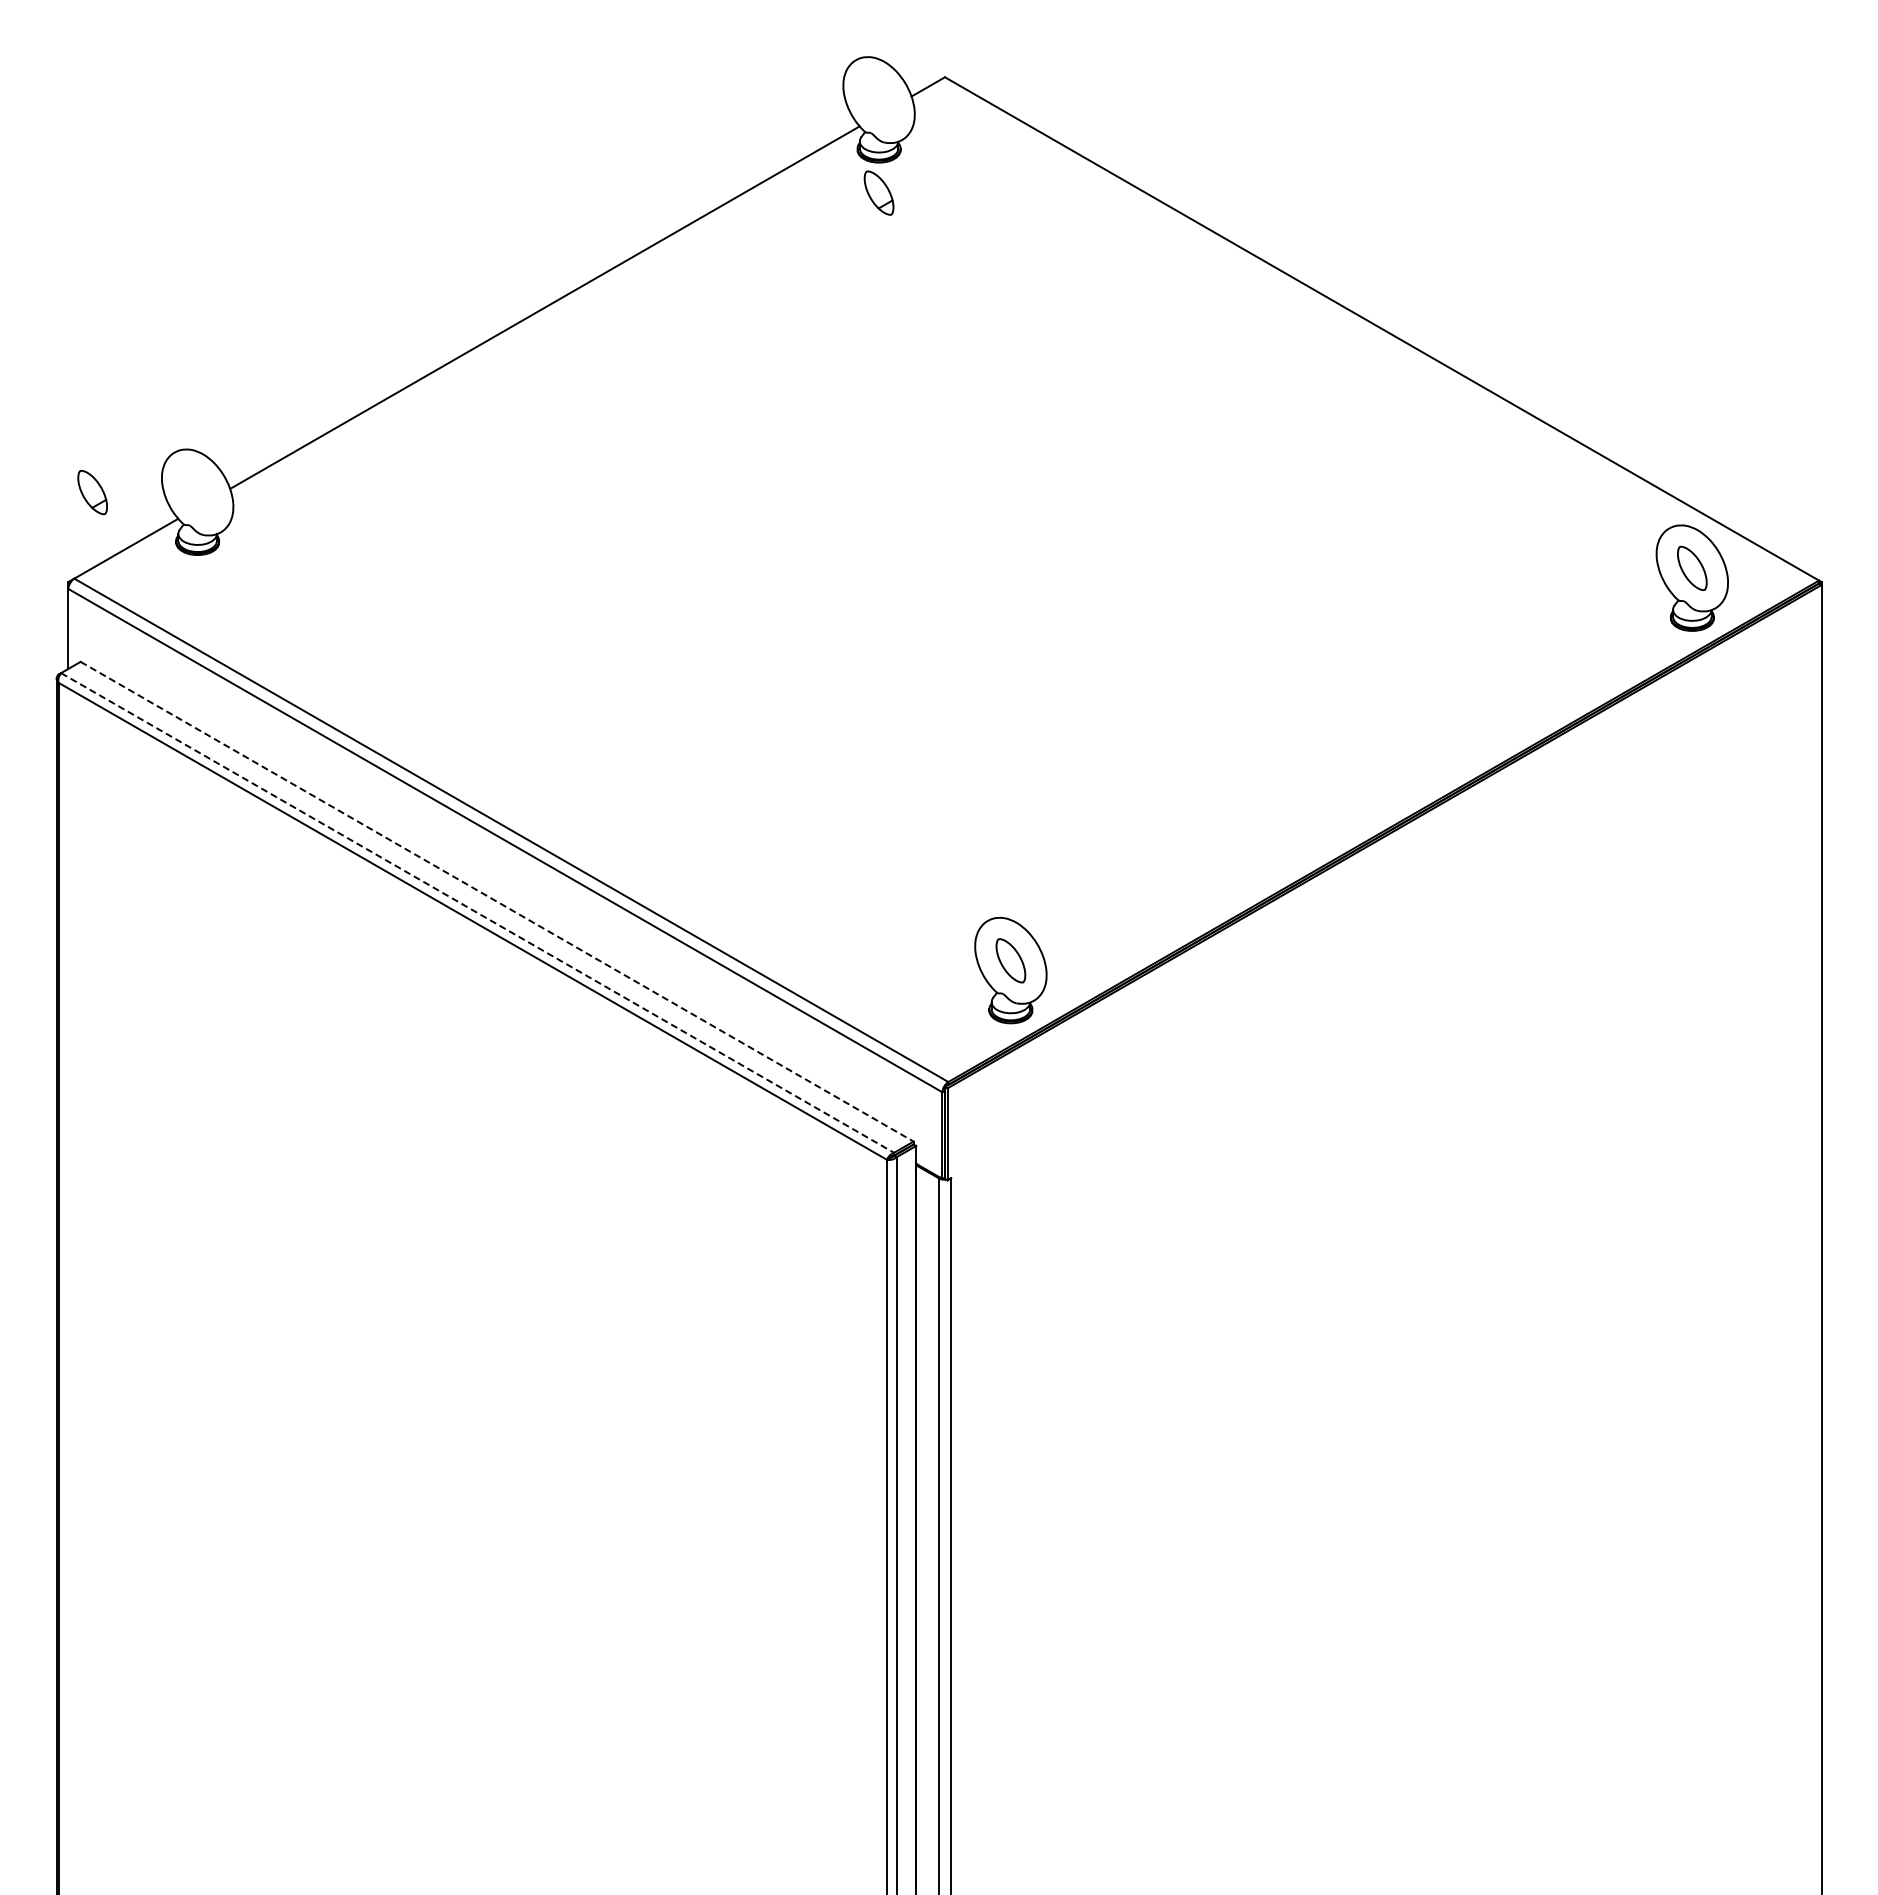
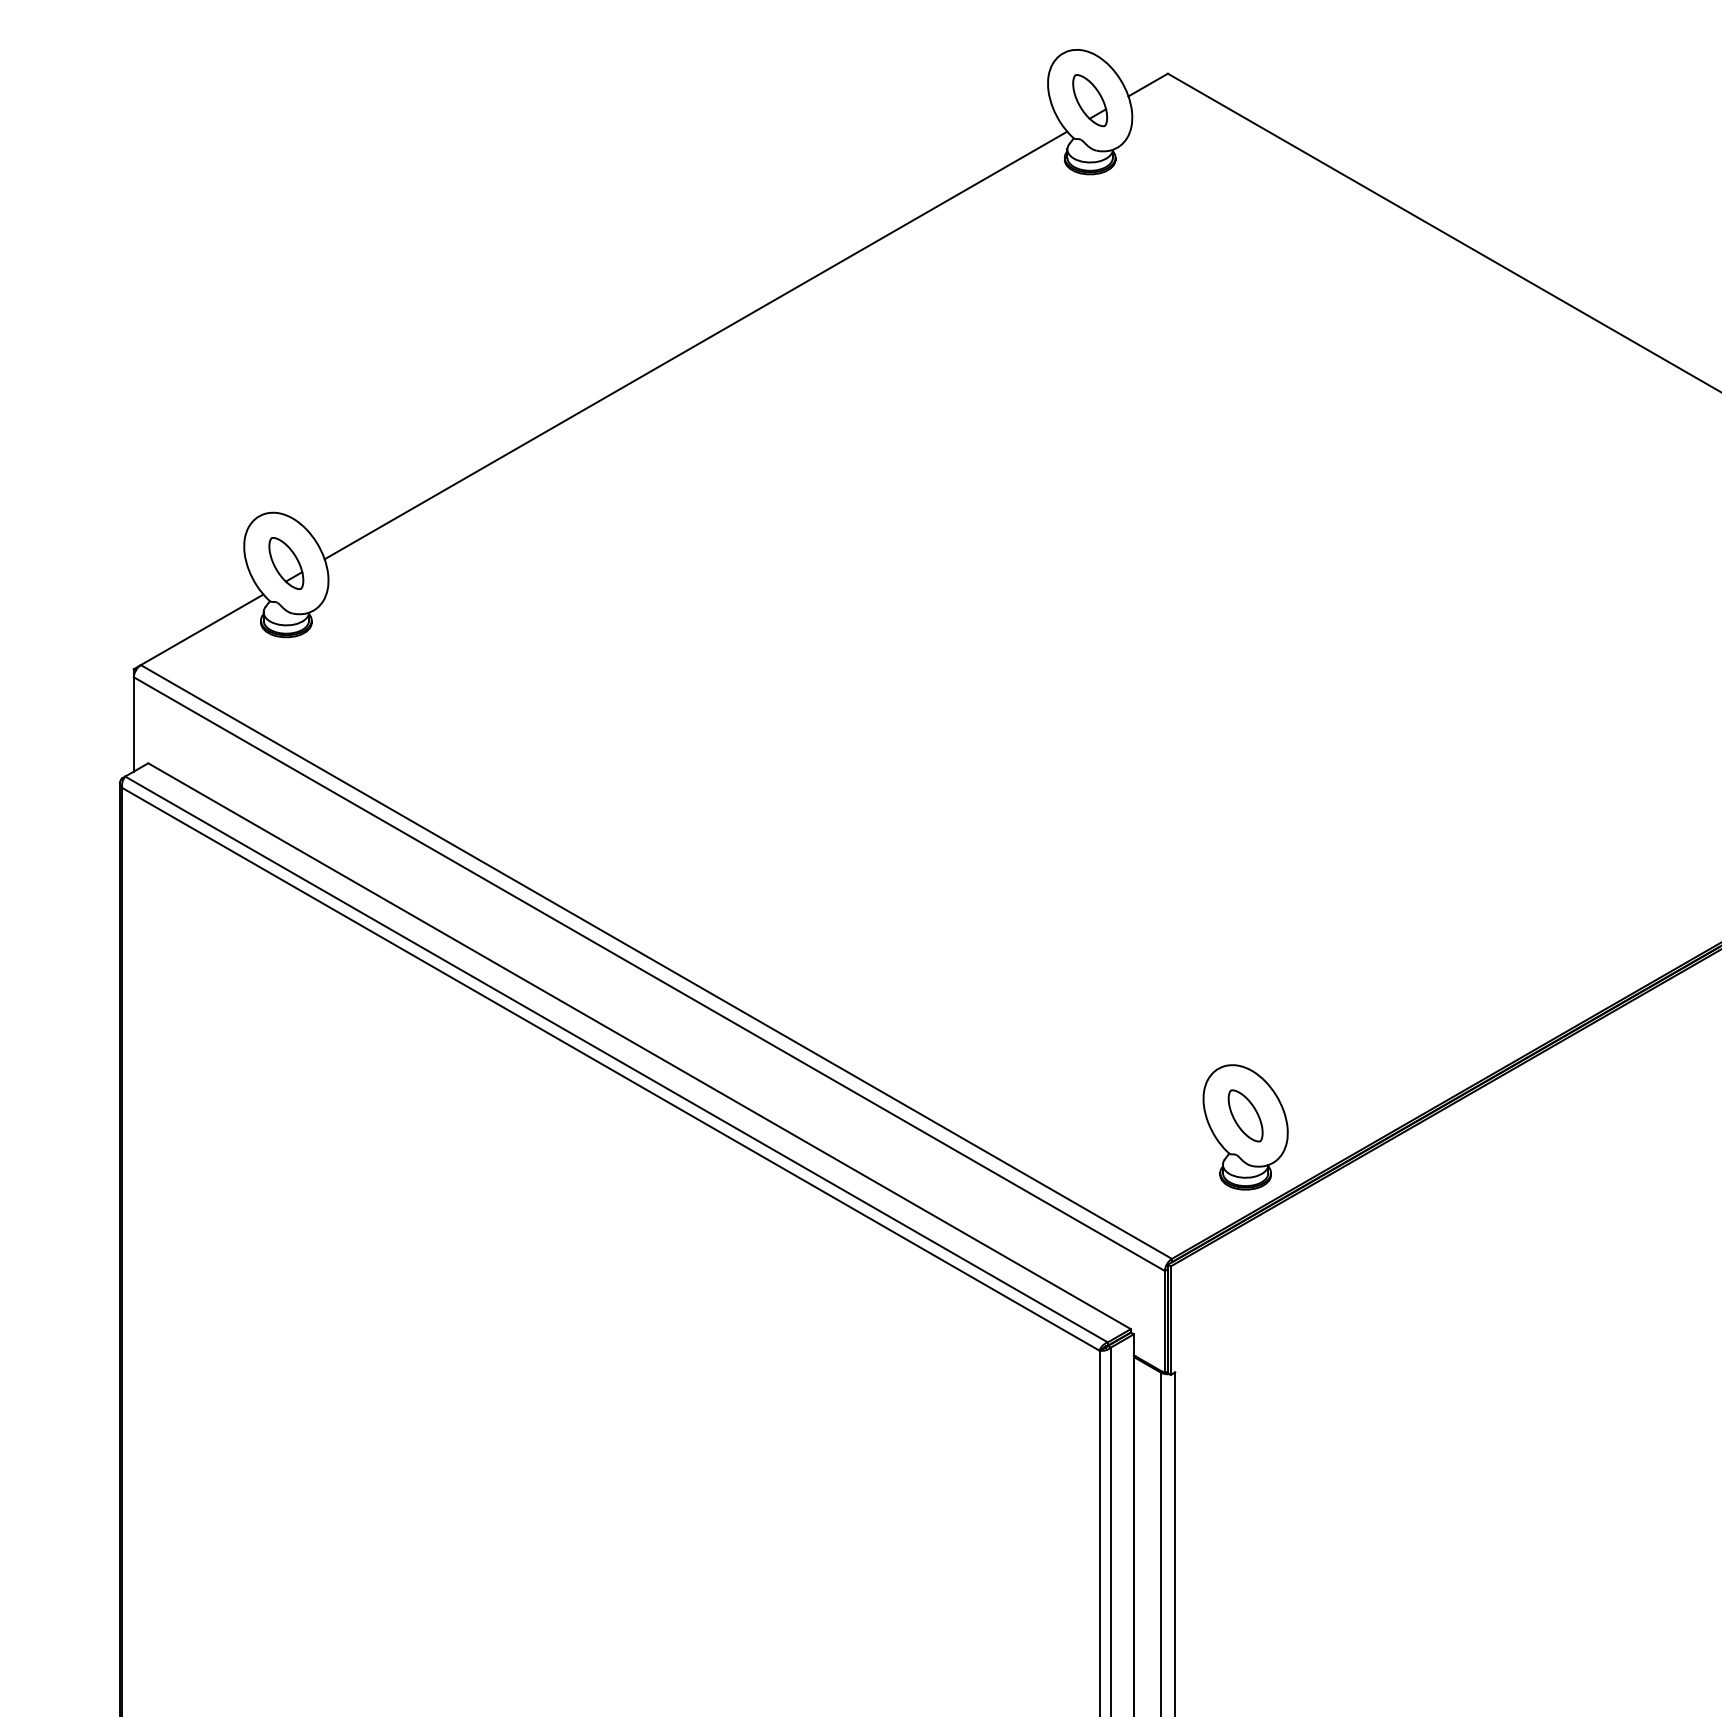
part: (878, 192) -> (1089, 99), moved
part: (92, 492) -> (286, 563), moved
line: (497, 901) -> (640, 1045), dashed -> solid
line: (477, 912) -> (616, 1058), dashed -> solid

